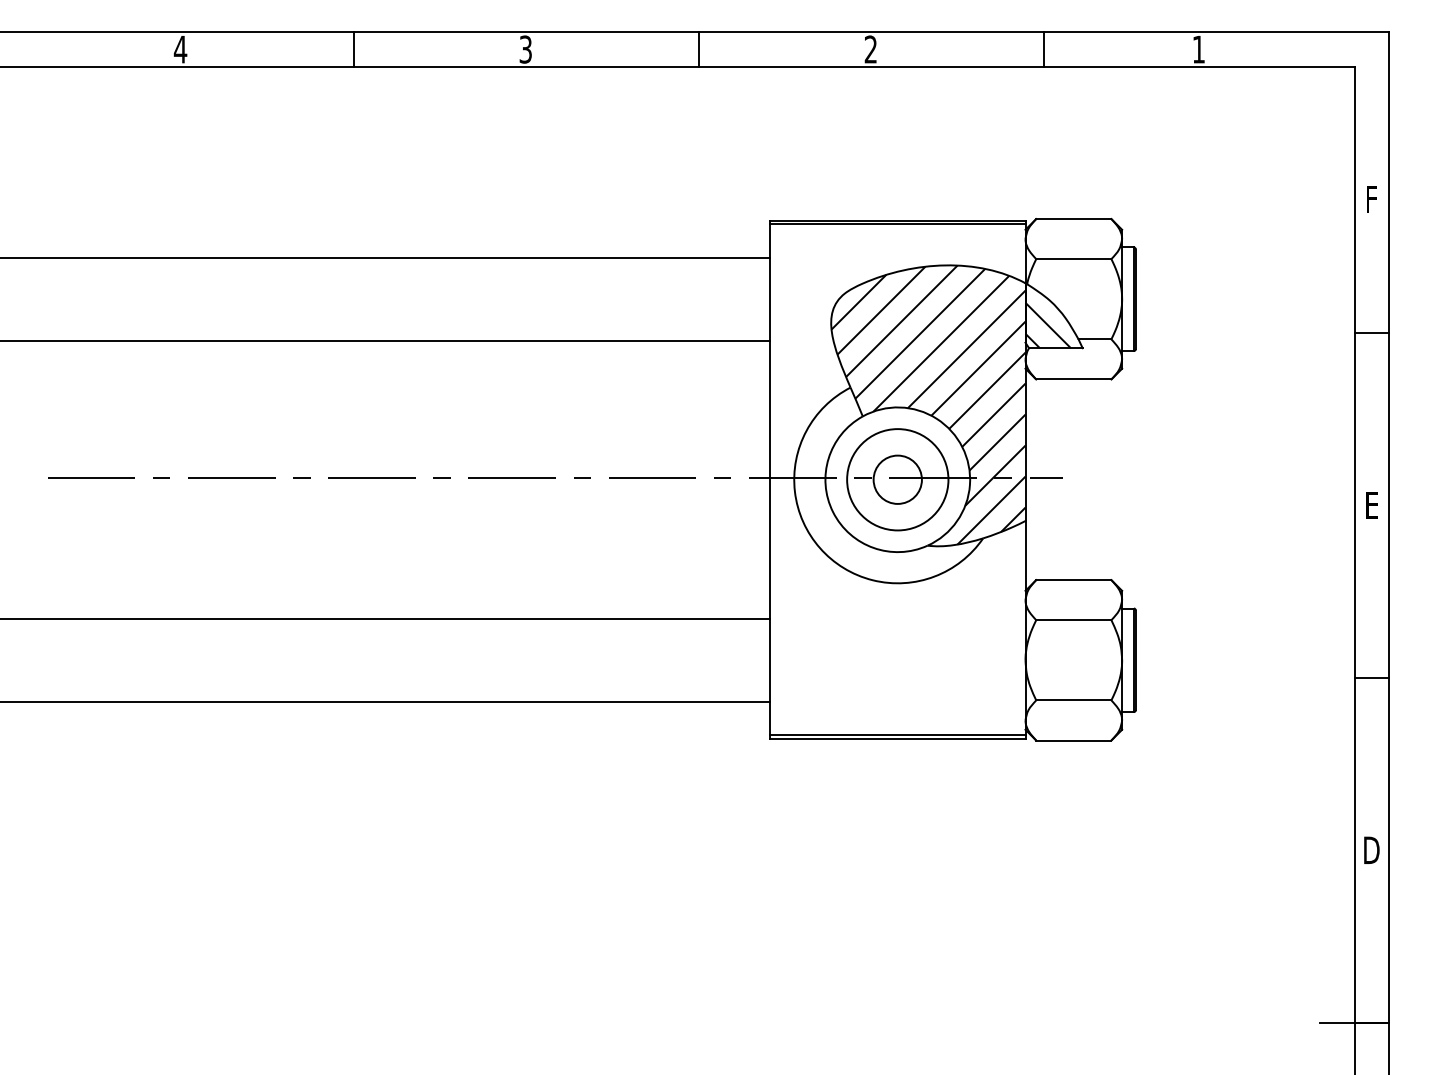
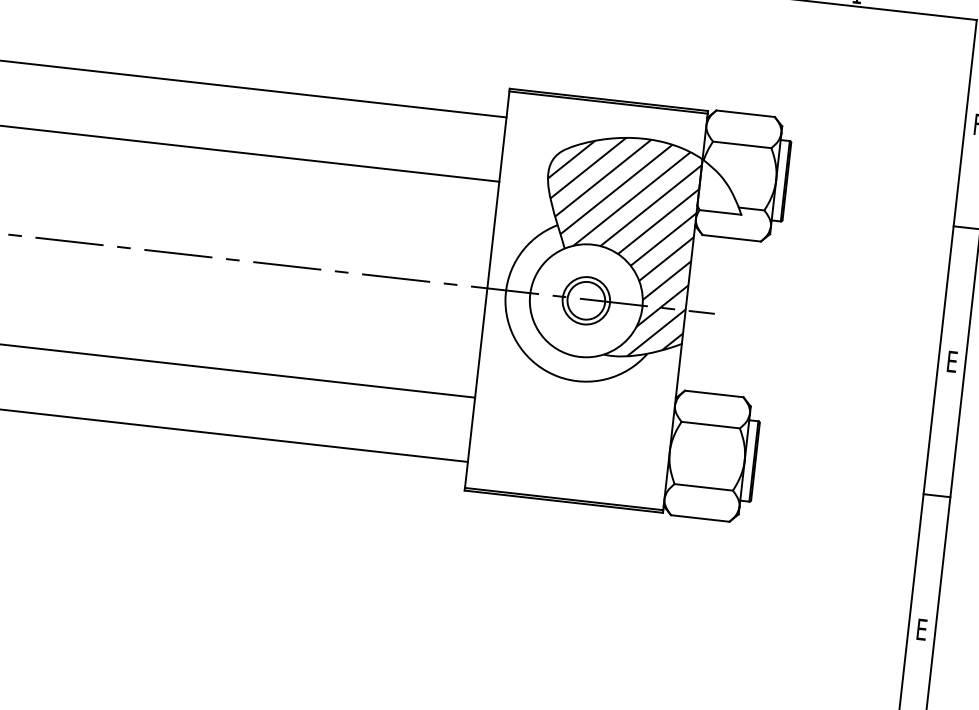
hatch: (1047, 325) -> (715, 194), removed
circle: (897, 479) -> (586, 300), size x0.6
text: (1371, 849) -> (921, 629), D -> E

